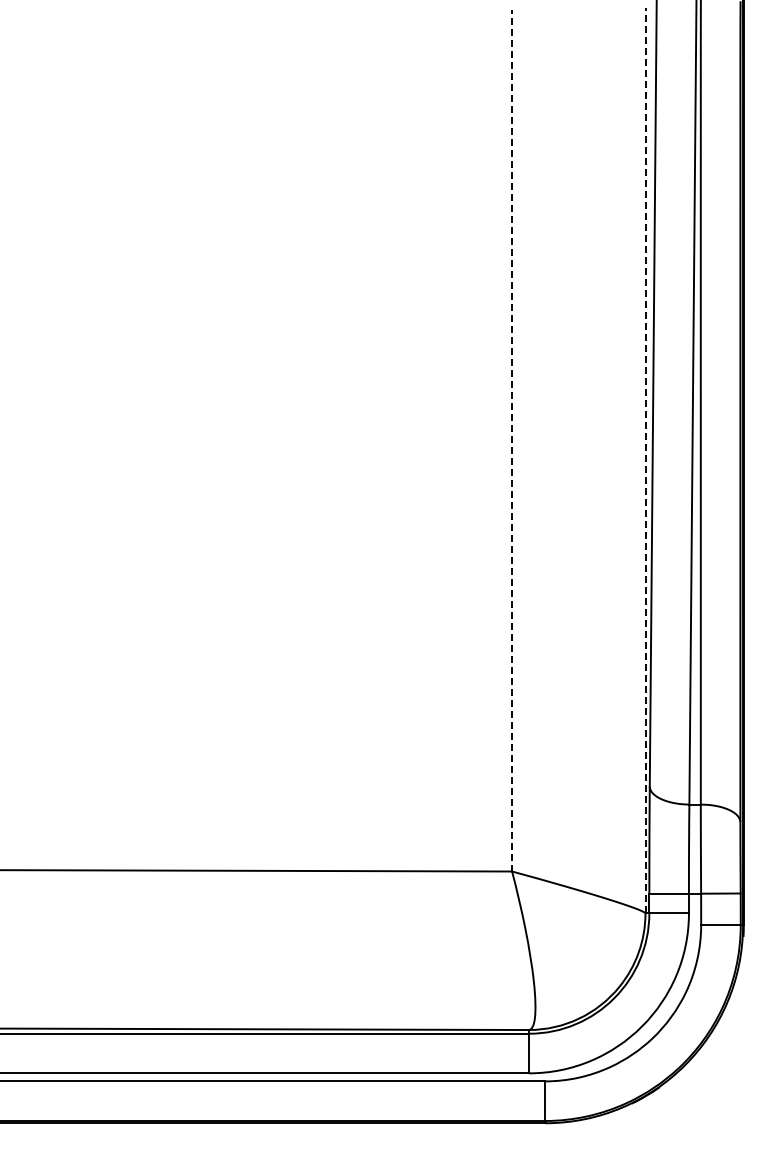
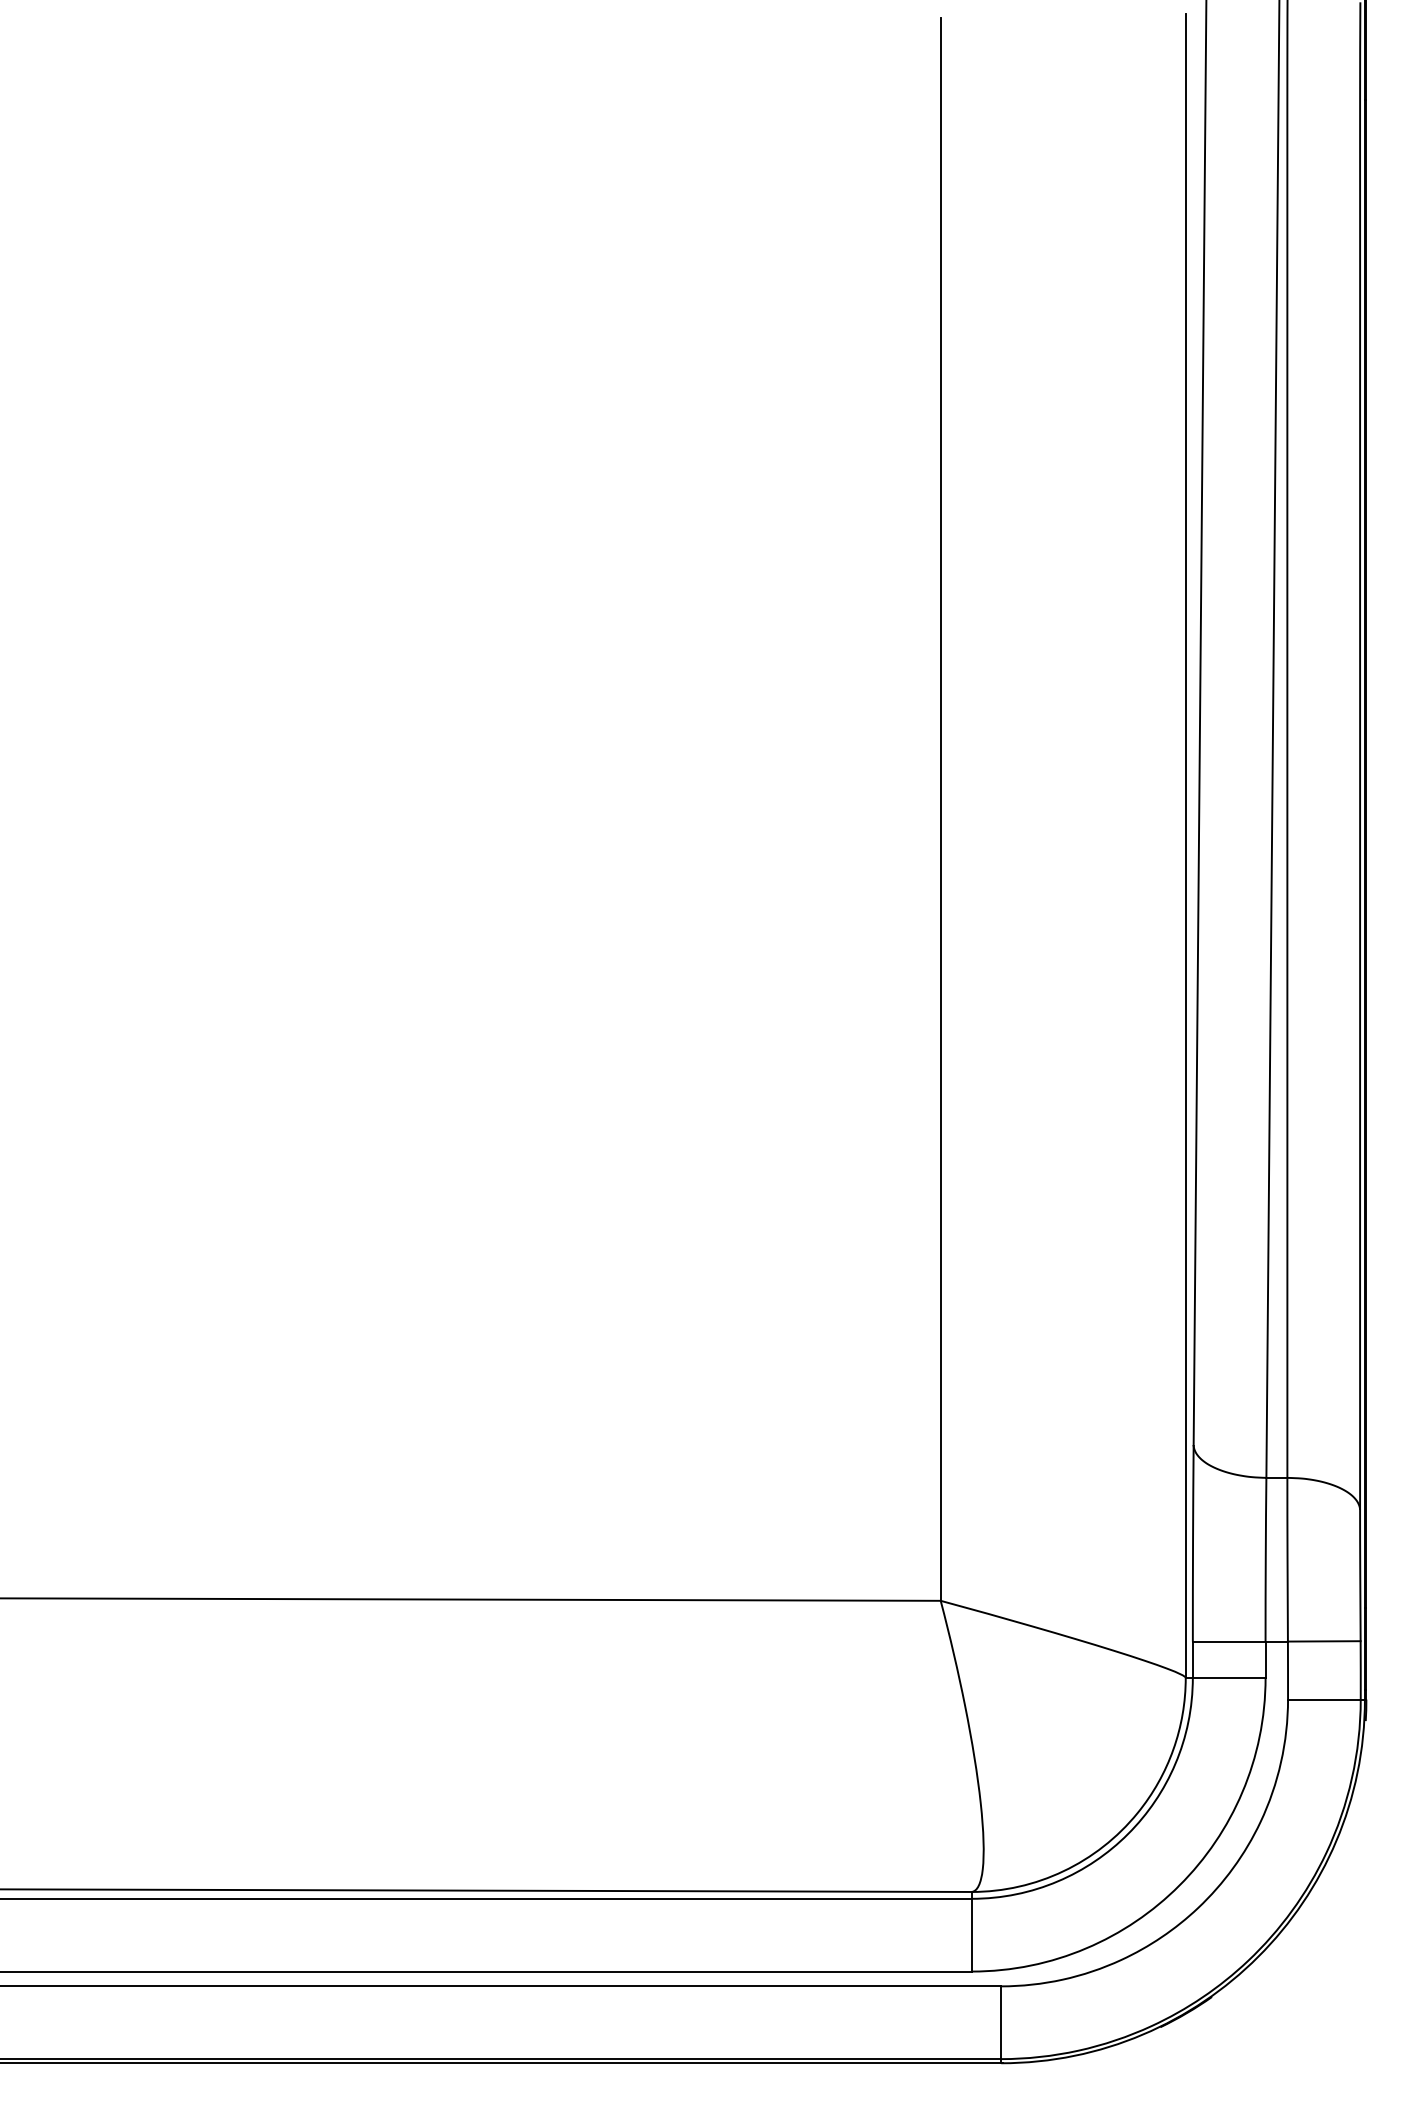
line: (512, 440) -> (941, 809), dashed -> solid
line: (645, 460) -> (1185, 845), dashed -> solid

